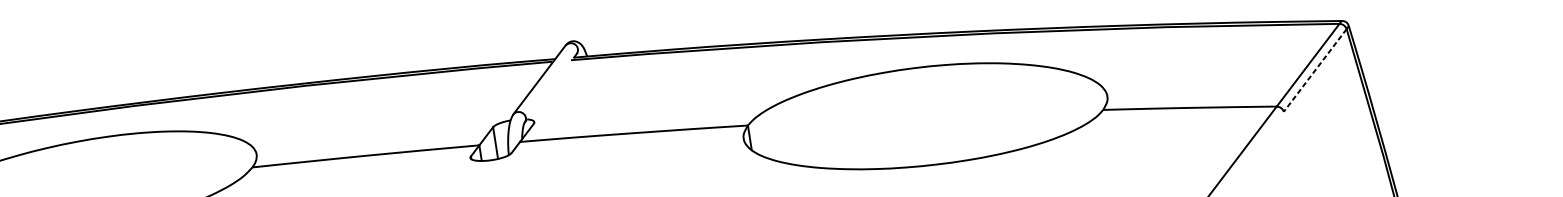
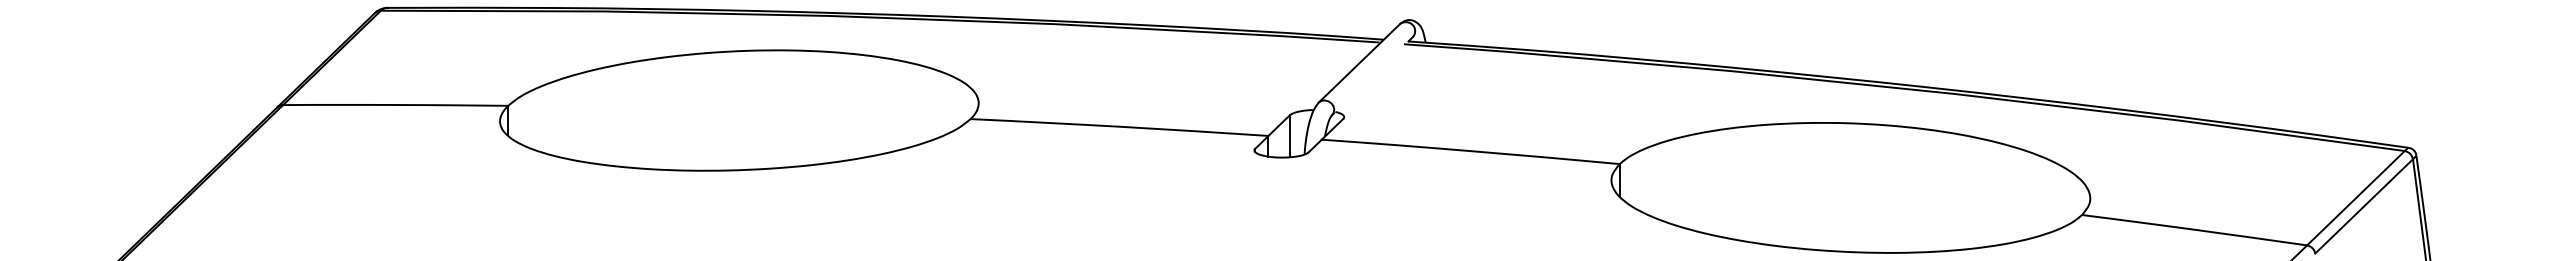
line: (1315, 70) -> (2364, 206), dashed -> solid

